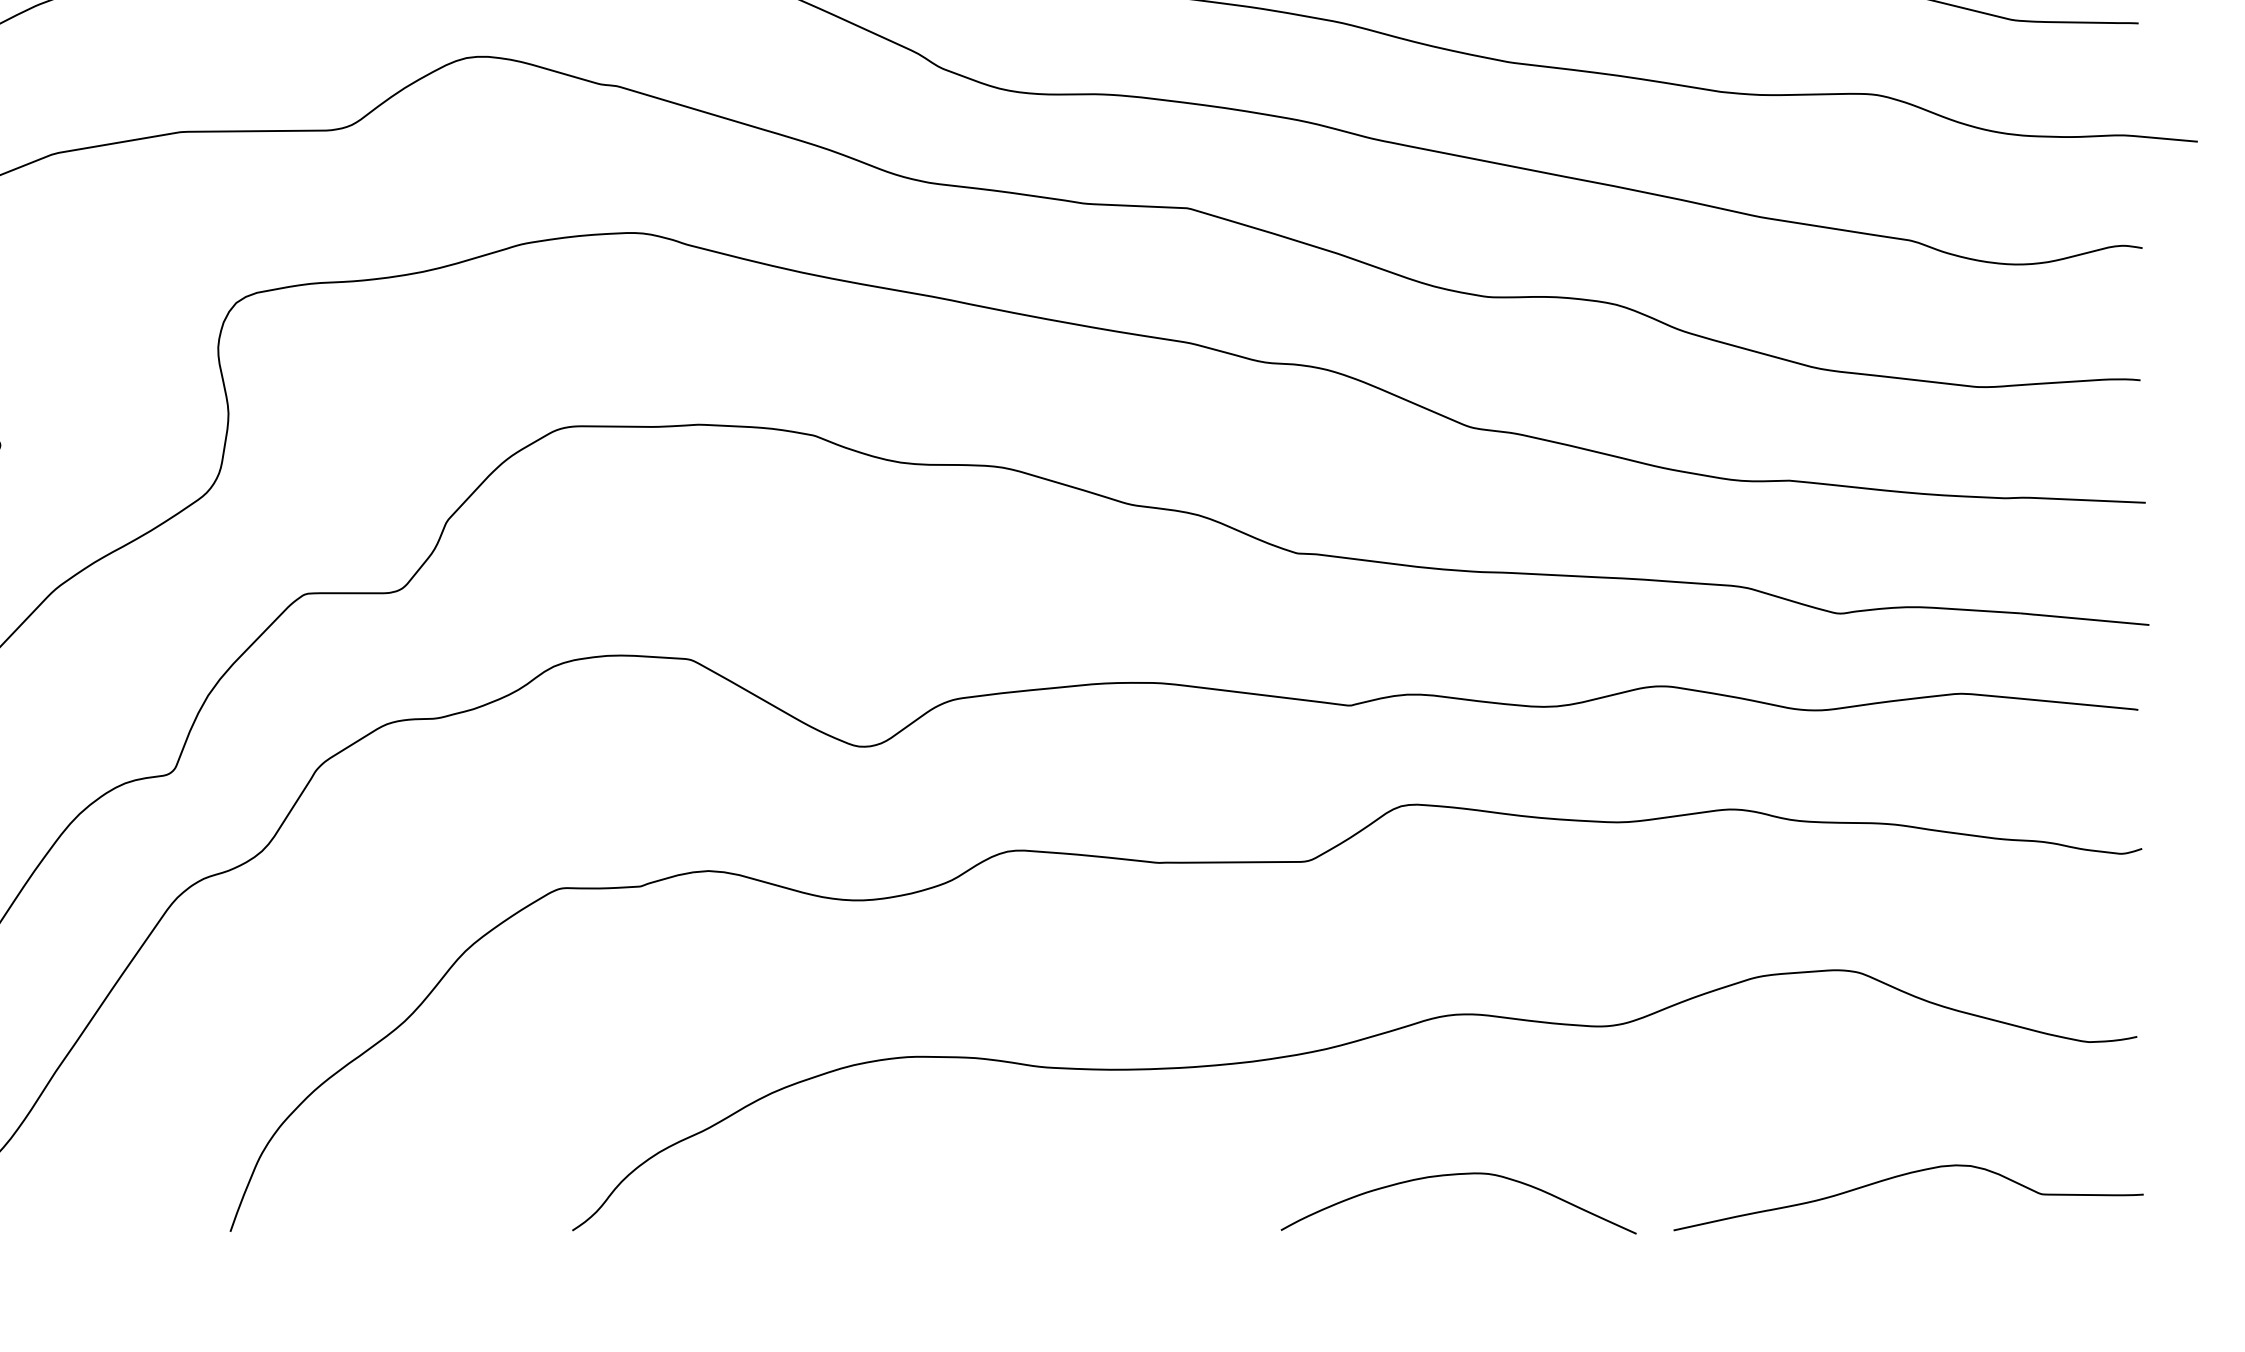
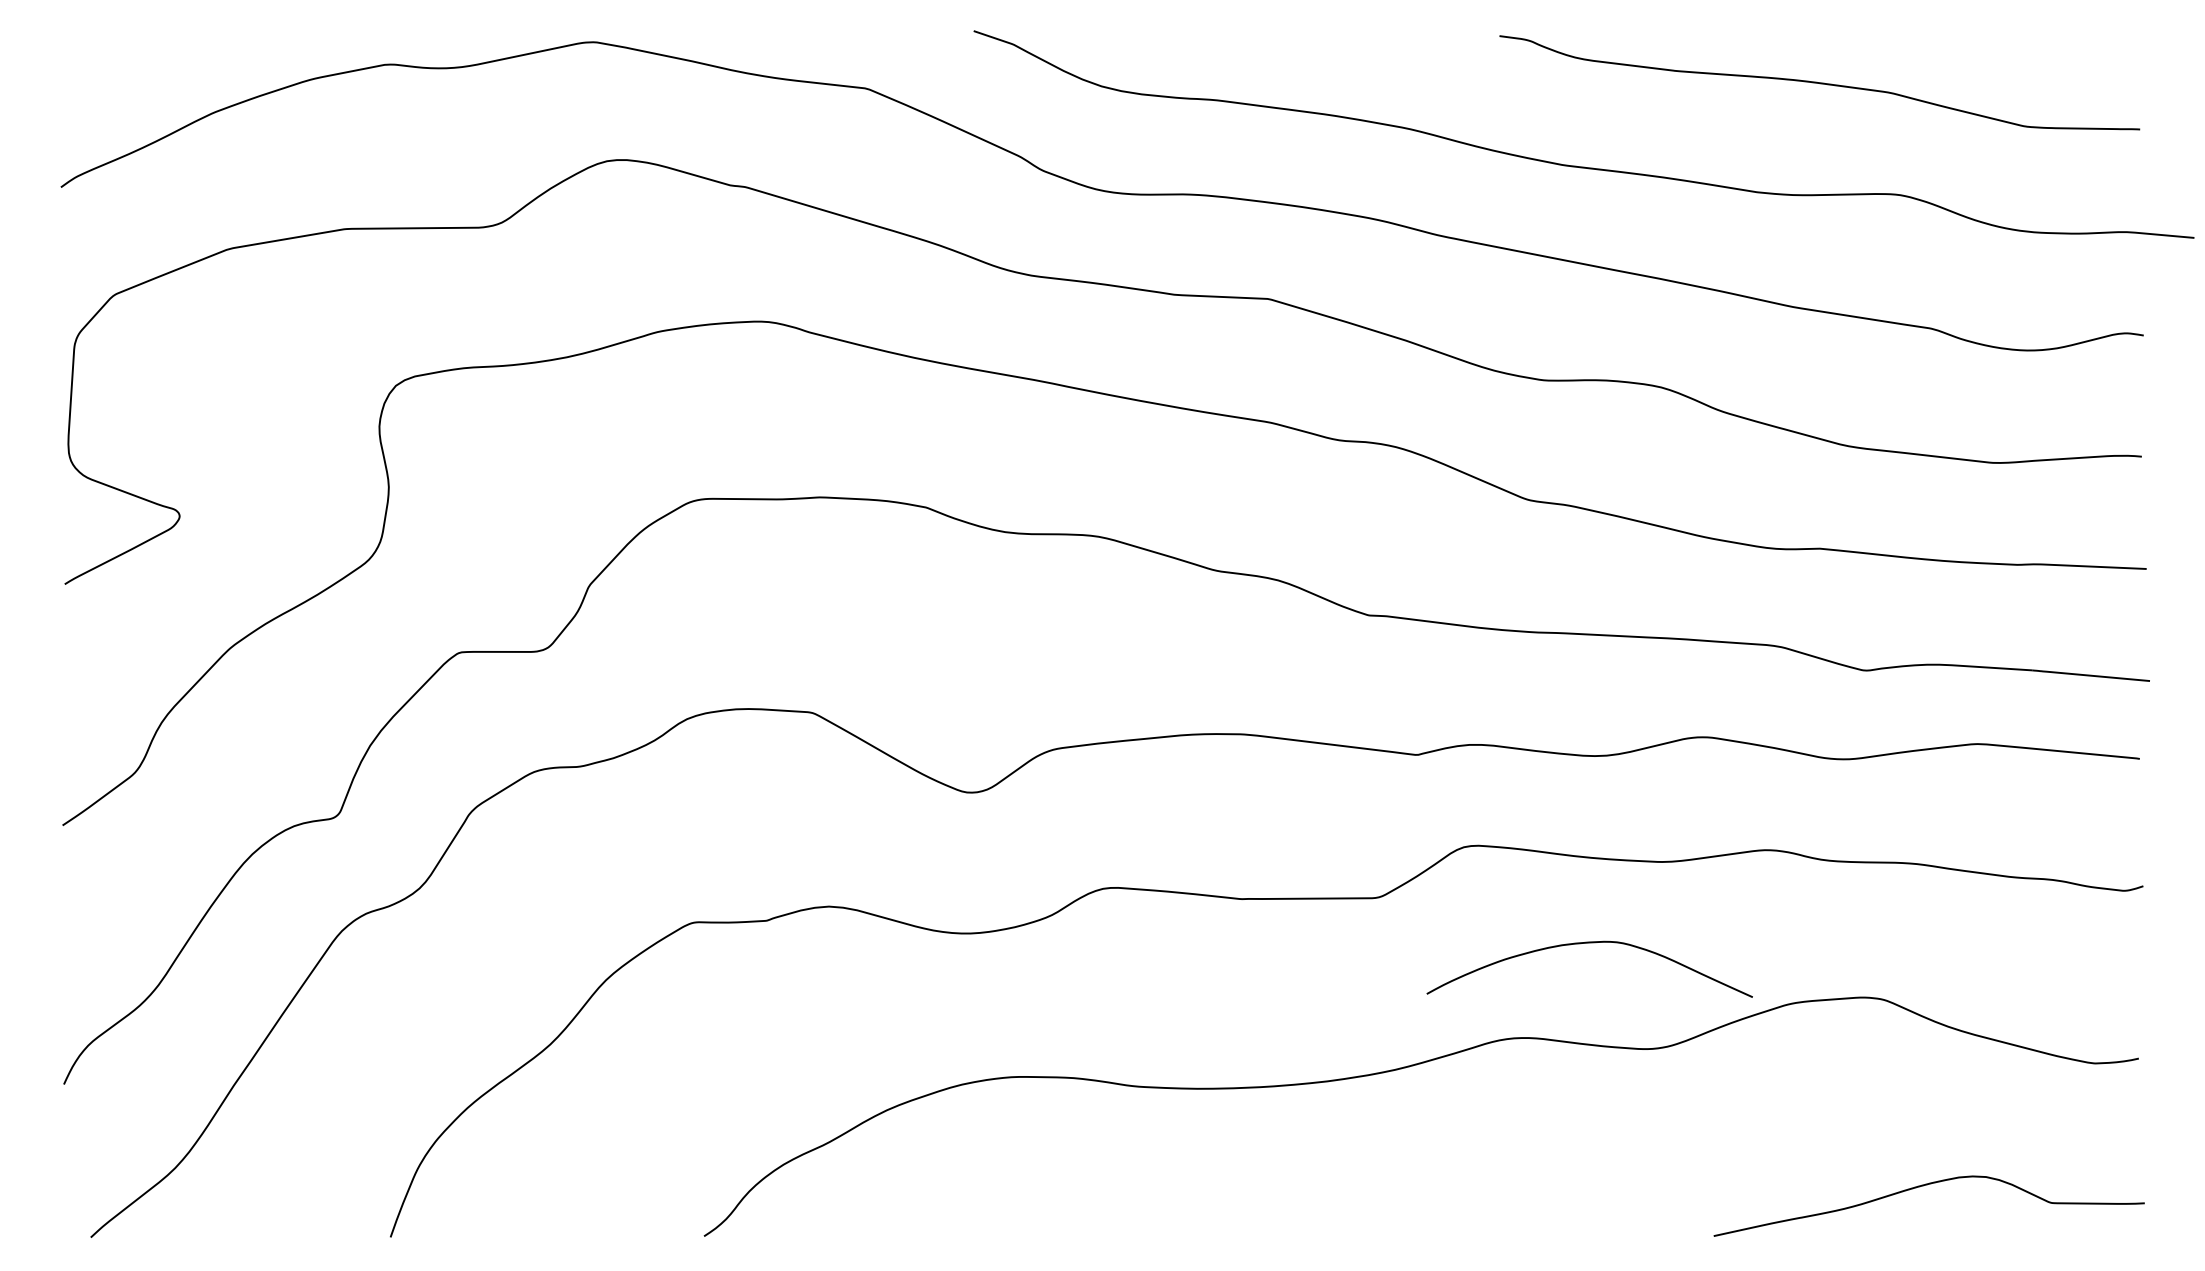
curve: (1458, 1175) -> (1589, 943), moved

